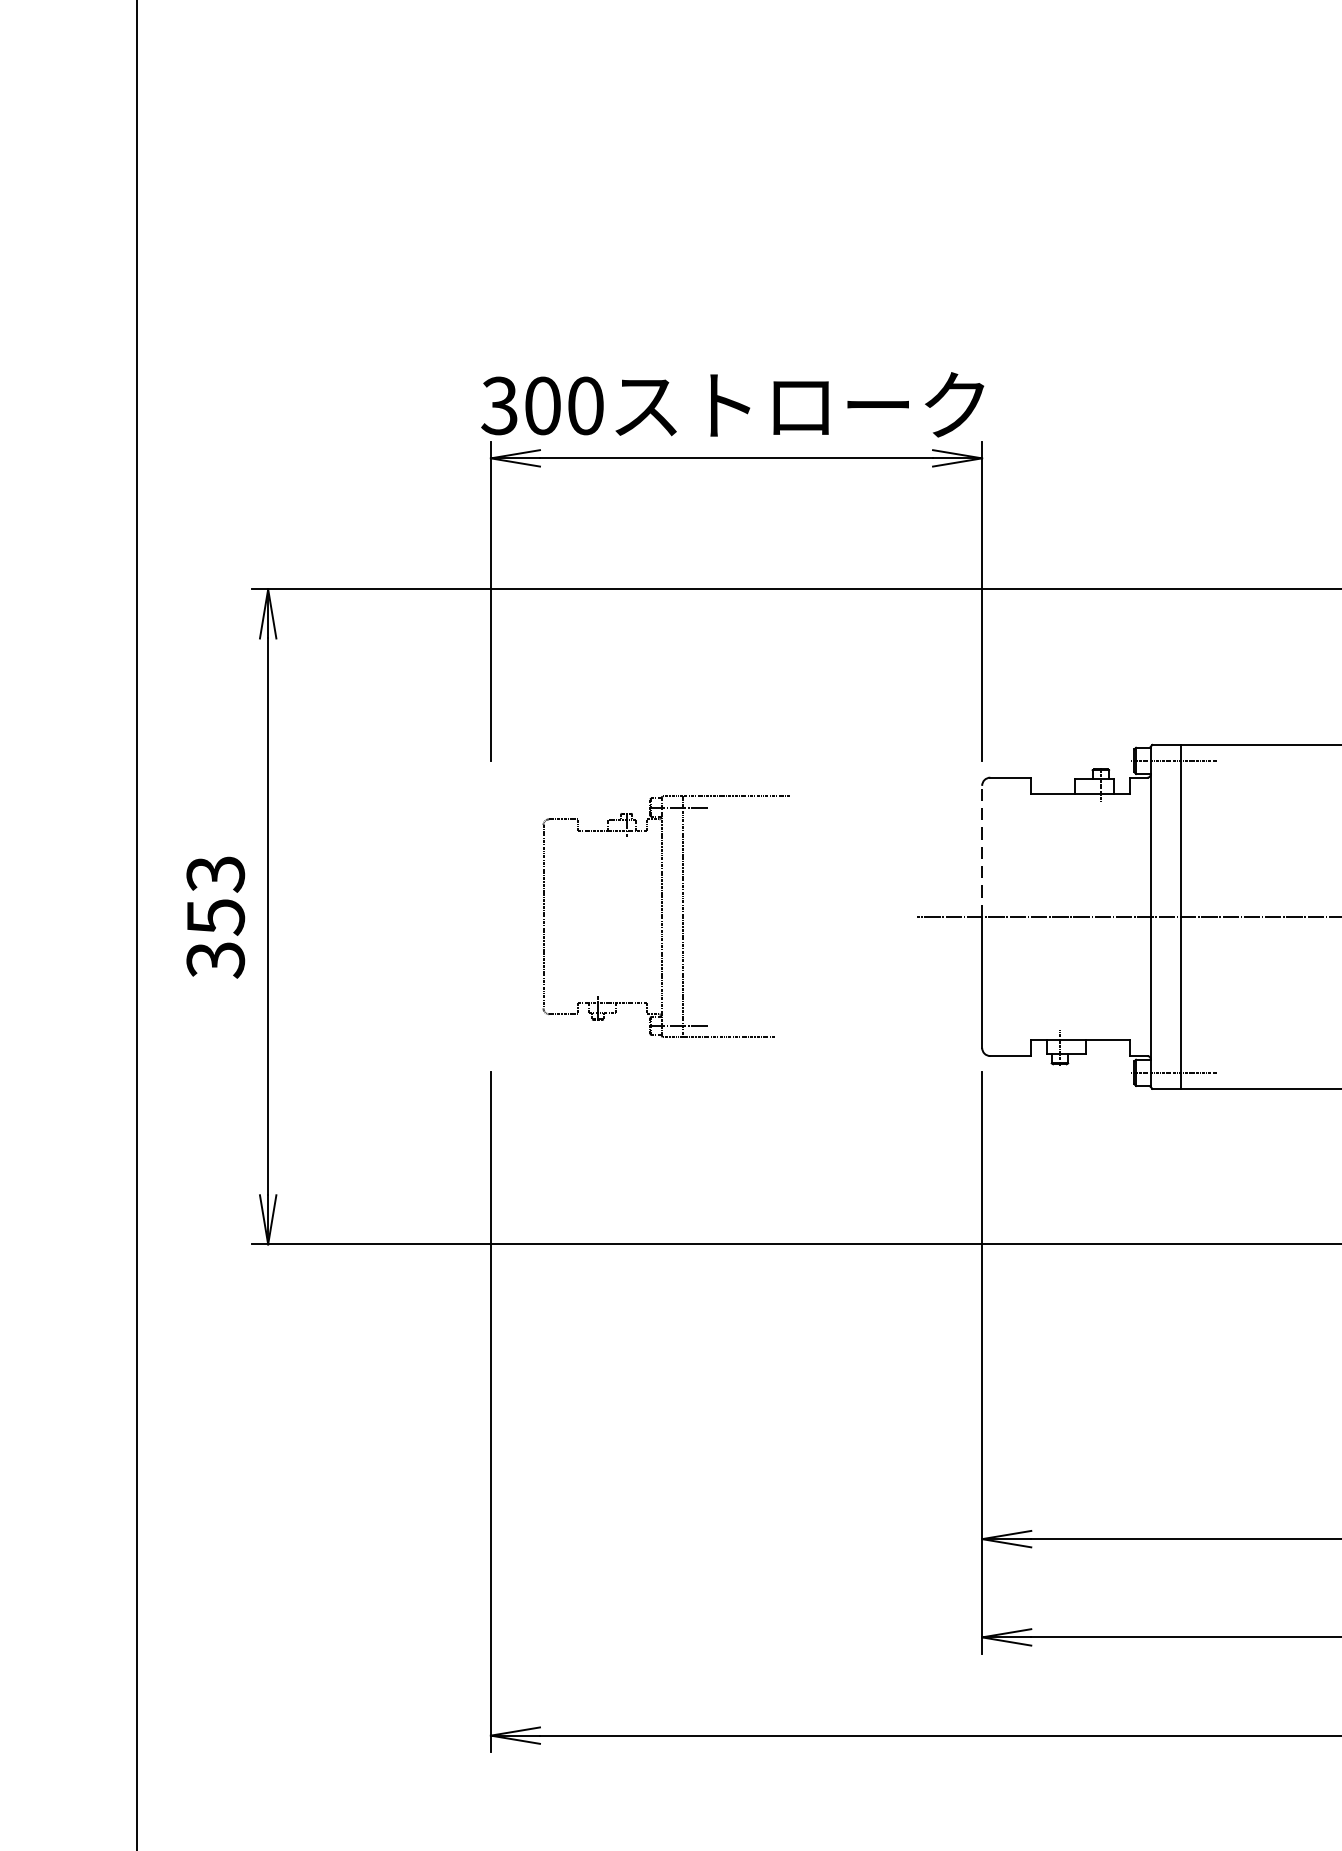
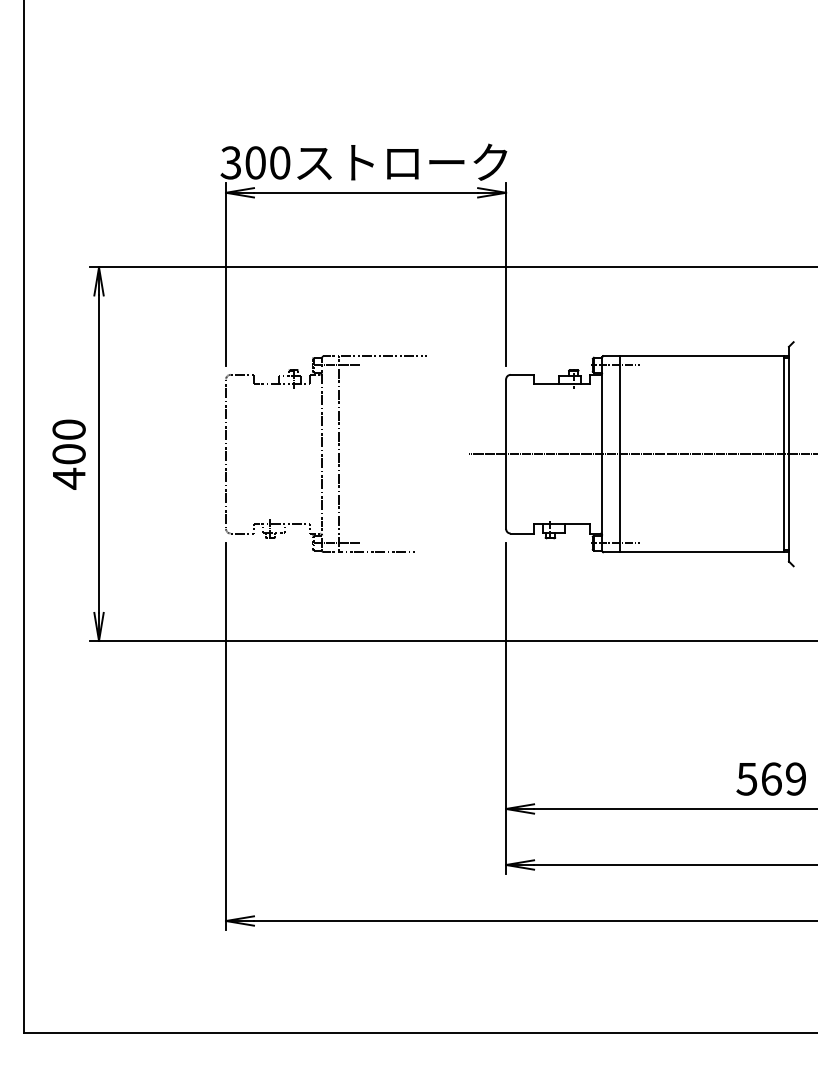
line: (982, 850) -> (506, 416), dashed -> solid
part: (665, 915) -> (325, 453), size x1.43
text: (214, 917) -> (68, 454), 353 -> 400

